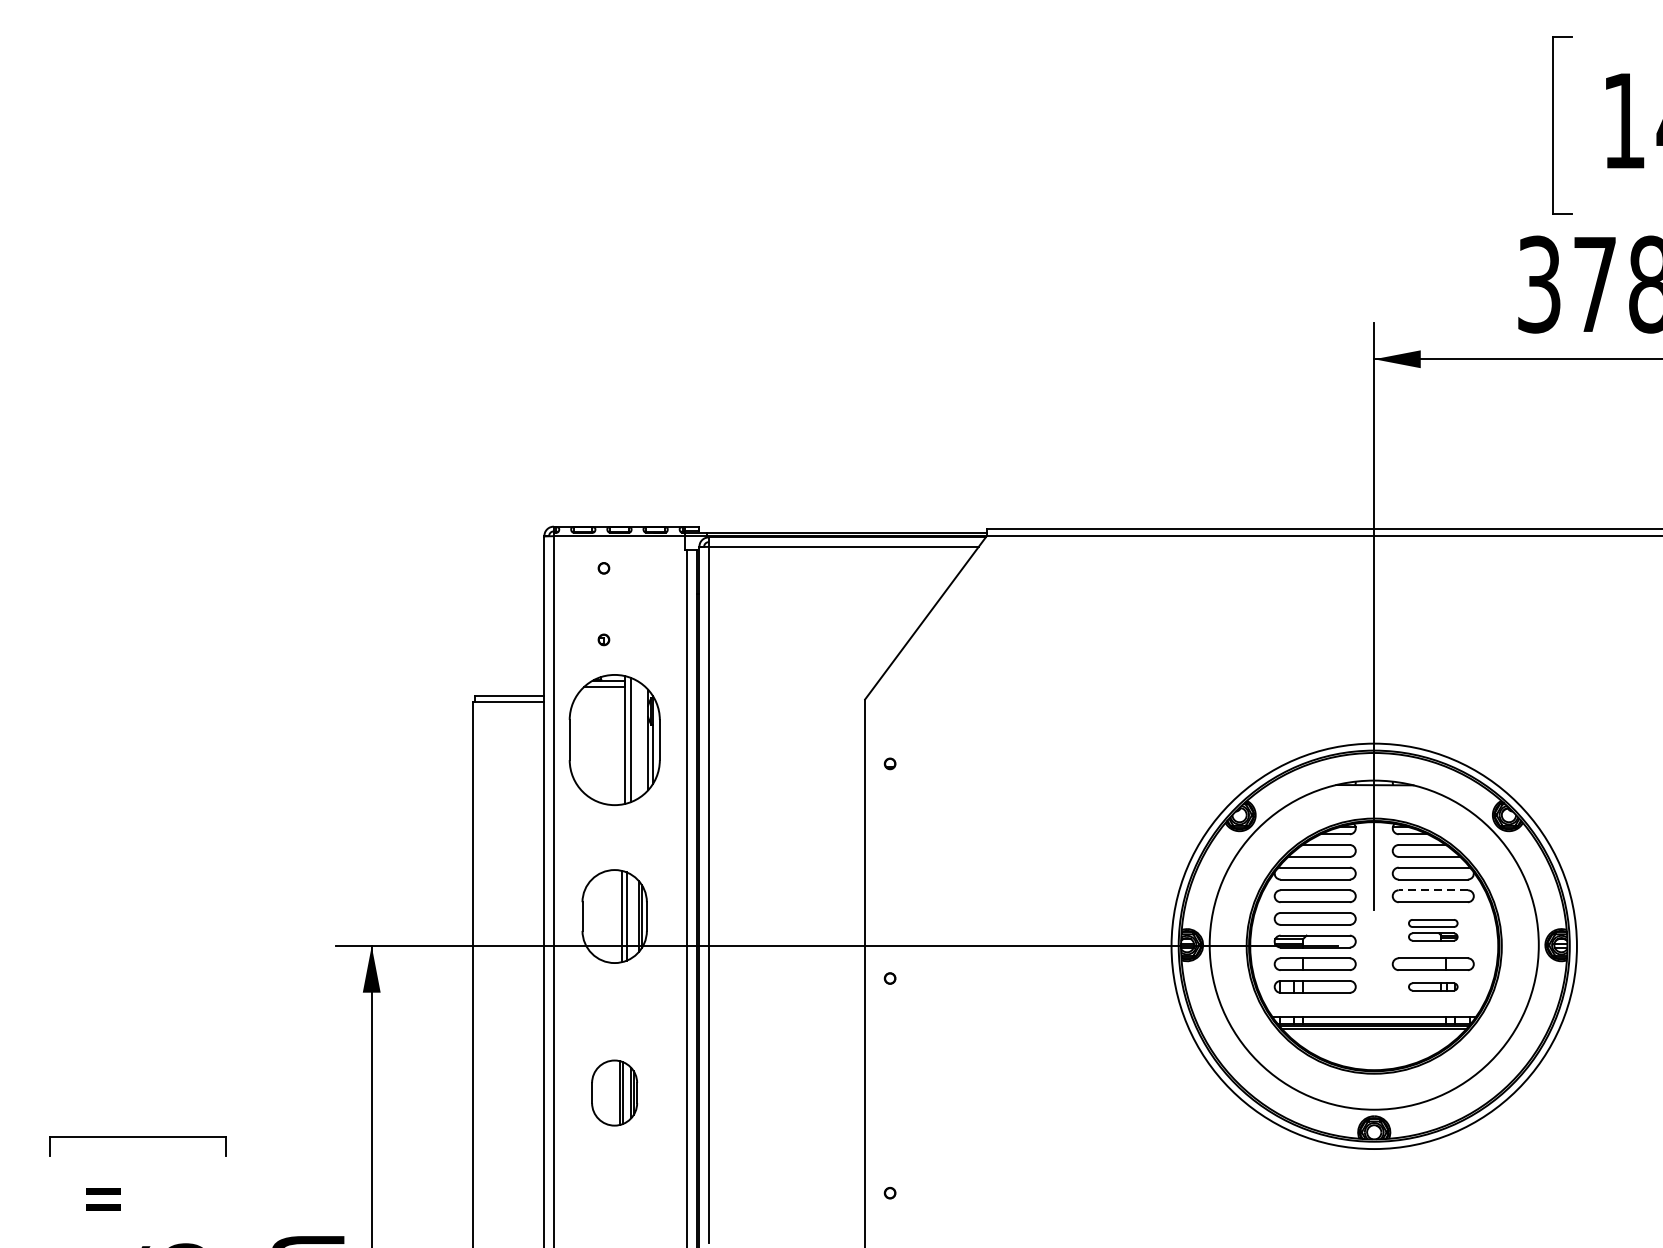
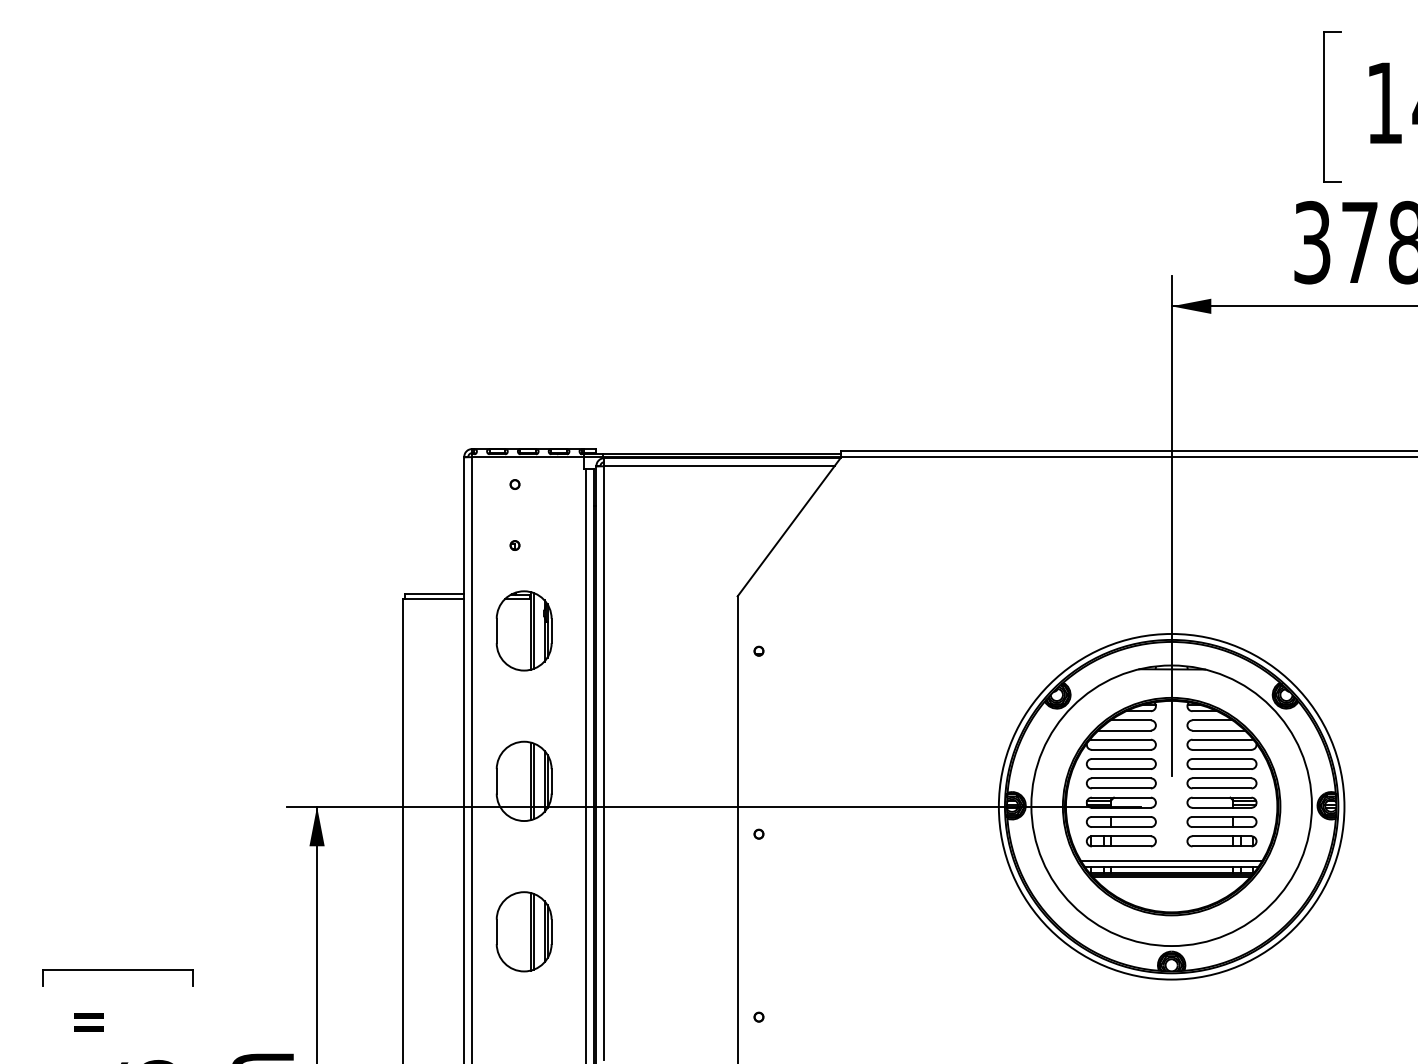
part: (613, 739) -> (523, 630), size x0.71
line: (1432, 890) -> (1221, 759), dashed -> solid
part: (1432, 929) -> (1221, 792), size x1.67
part: (1432, 987) -> (1221, 841), size x1.67
line: (1374, 1009) -> (1171, 860), added
part: (613, 1092) -> (523, 931), size x1.43

